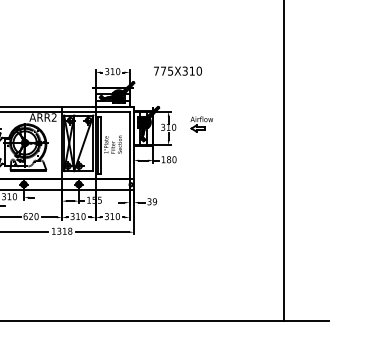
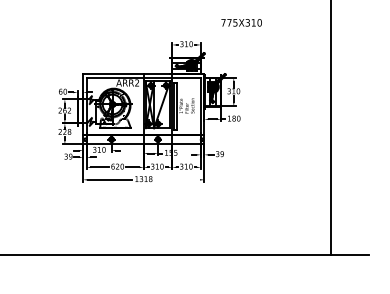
text: (177, 70) -> (241, 22), moved
part: (201, 125) -> (261, 89), removed
line: (101, 231) -> (177, 179), removed

